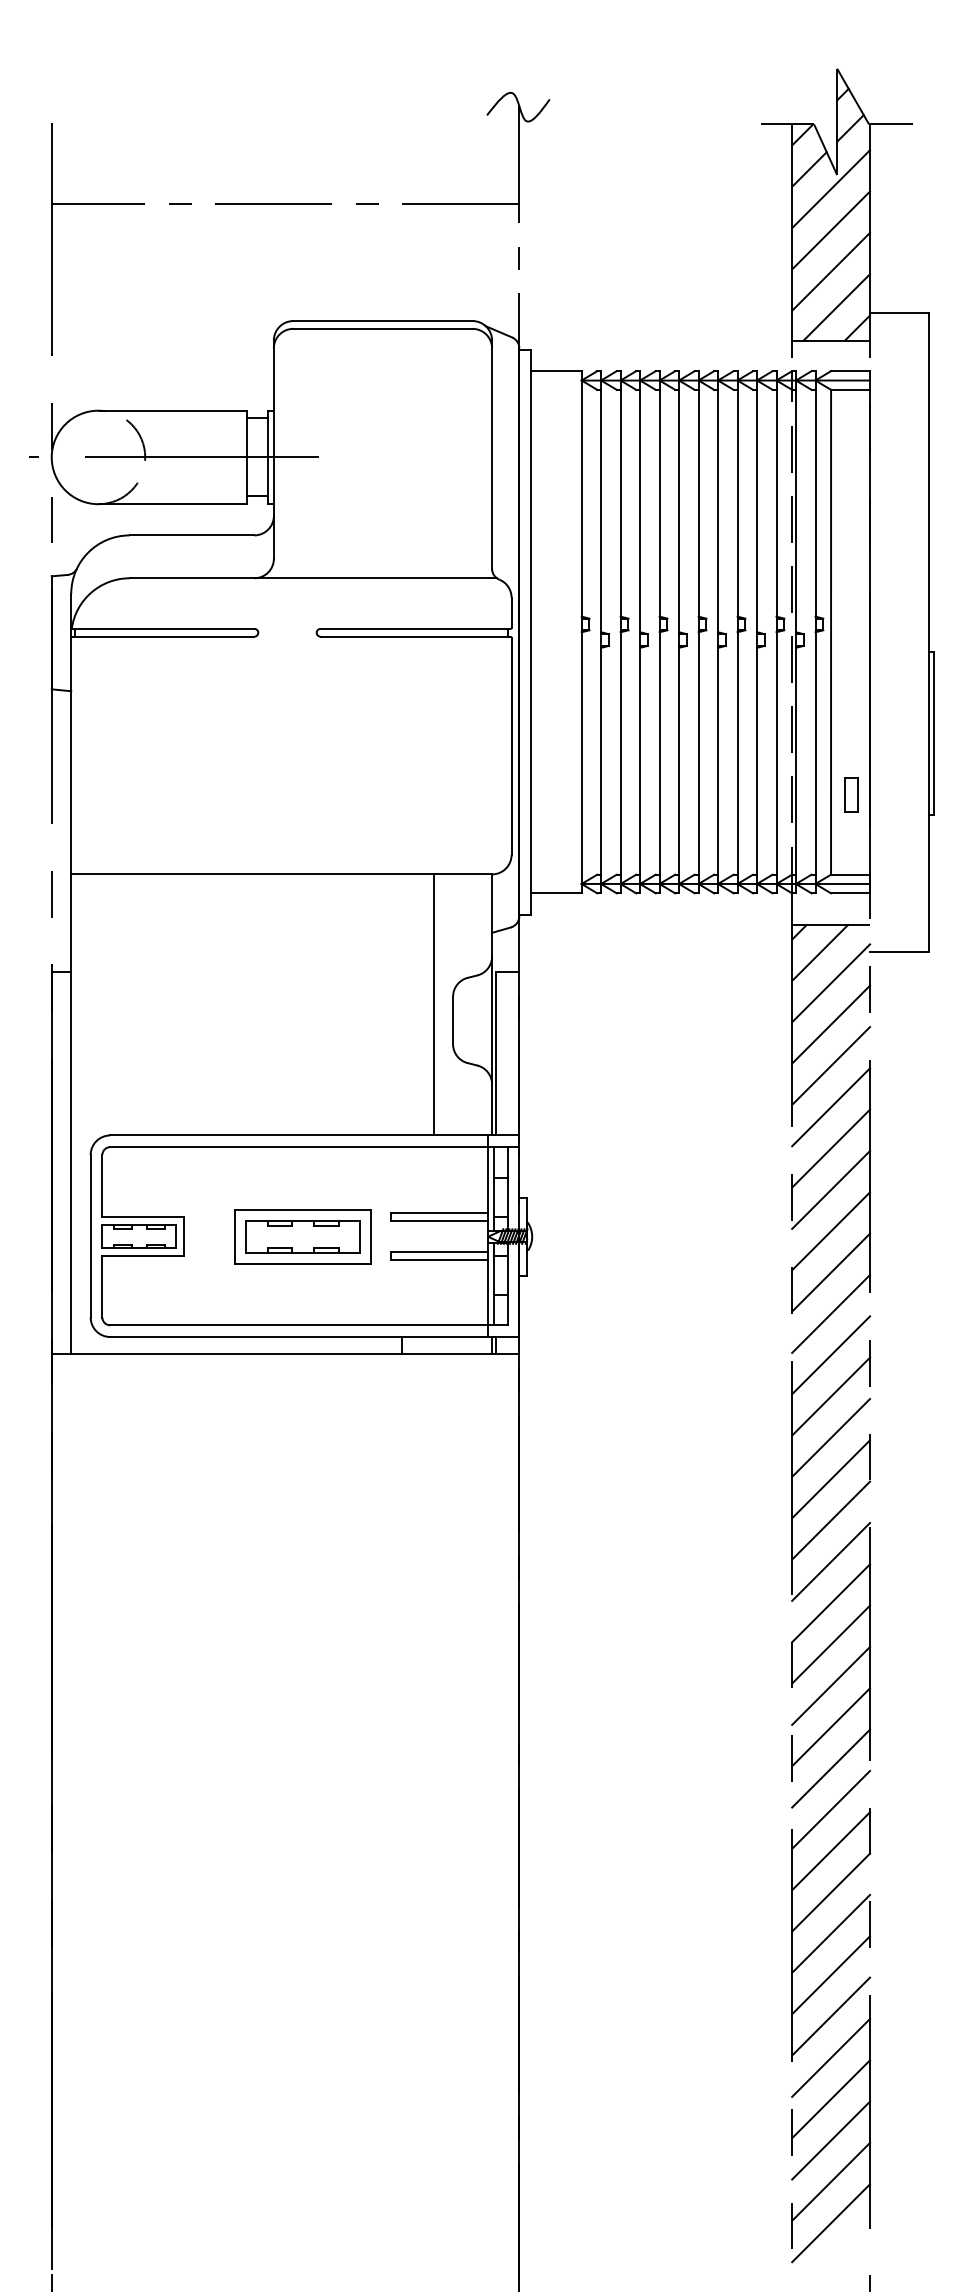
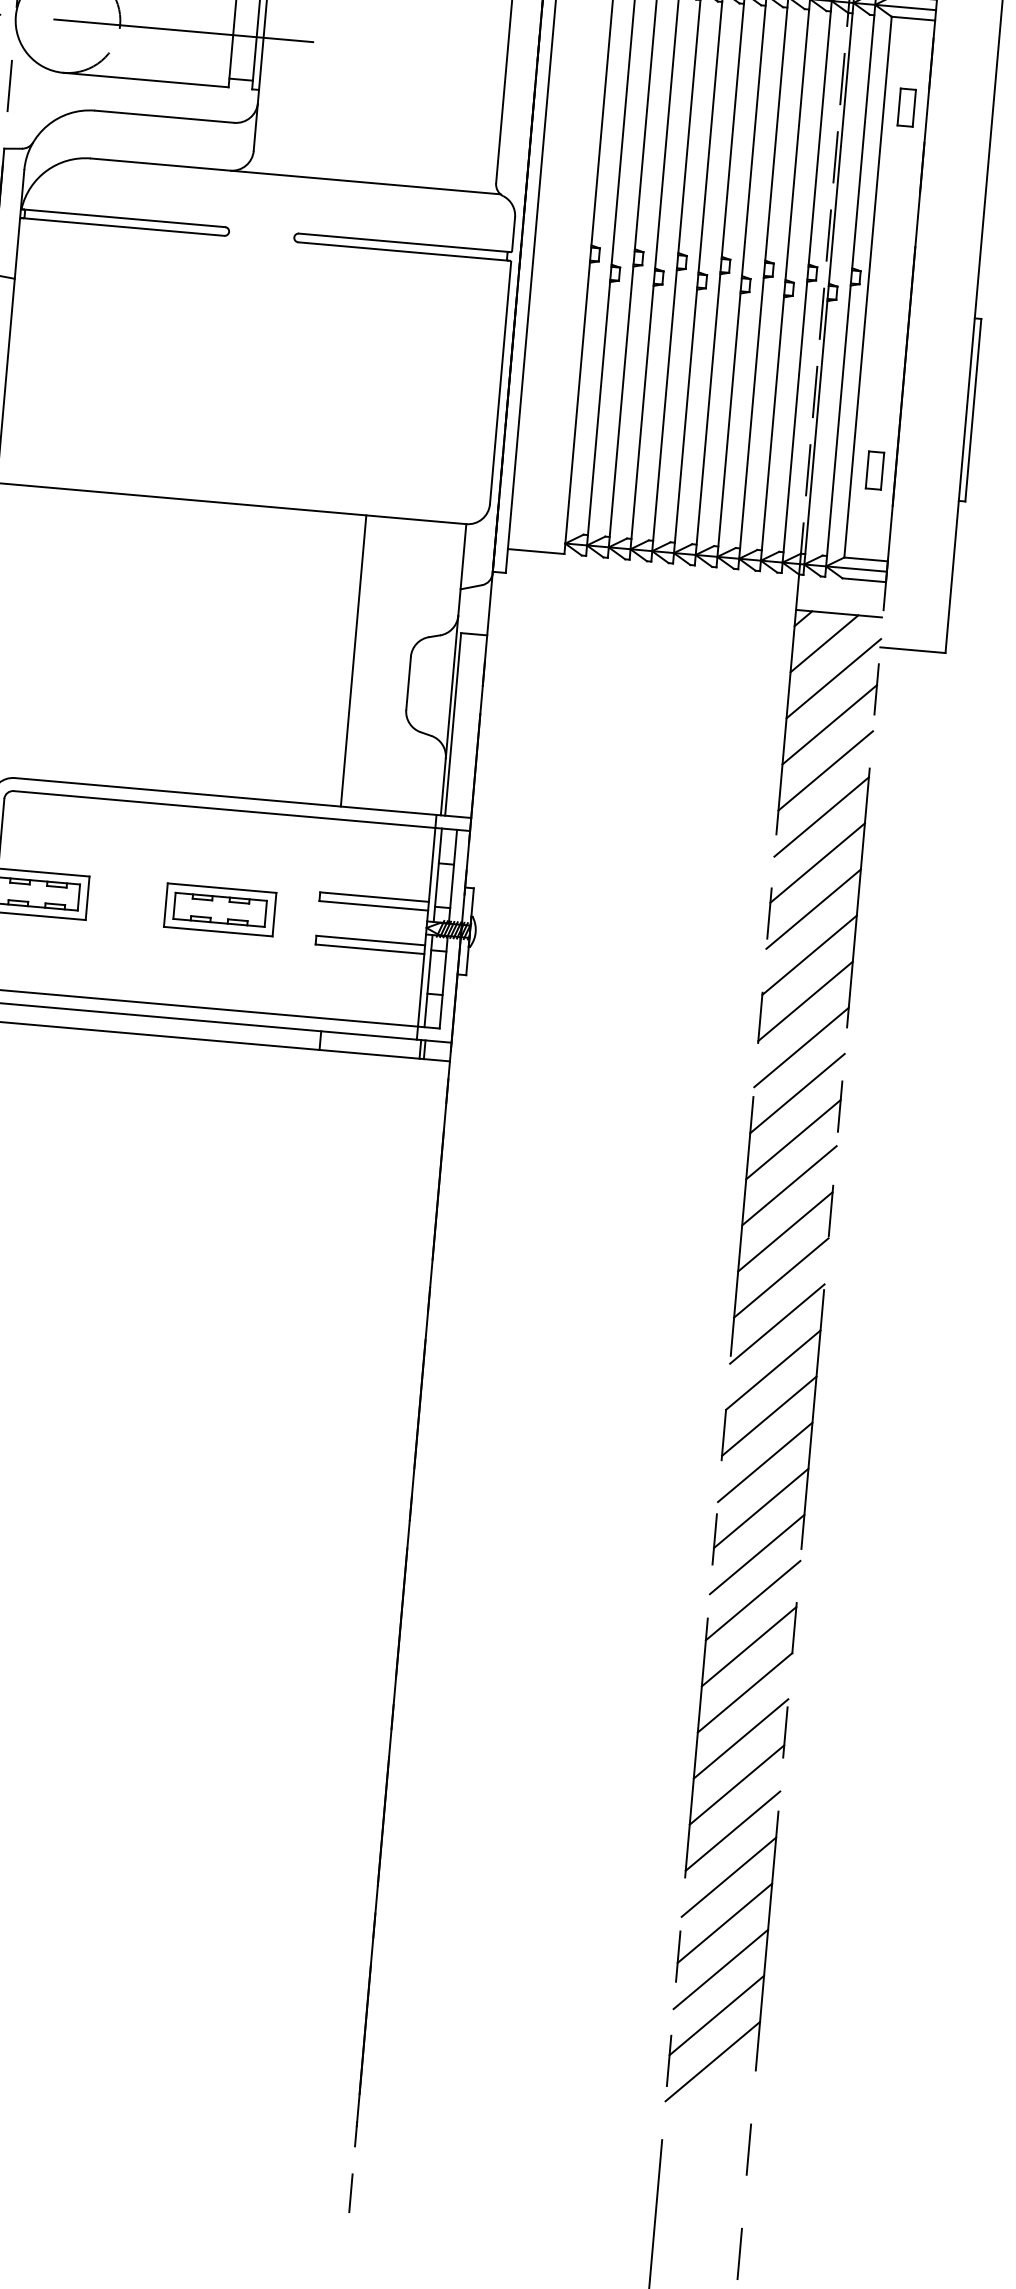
part: (851, 469) -> (906, 107), added
line: (434, 1004) -> (353, 660), moved
part: (302, 1236) -> (219, 909), size x0.71

